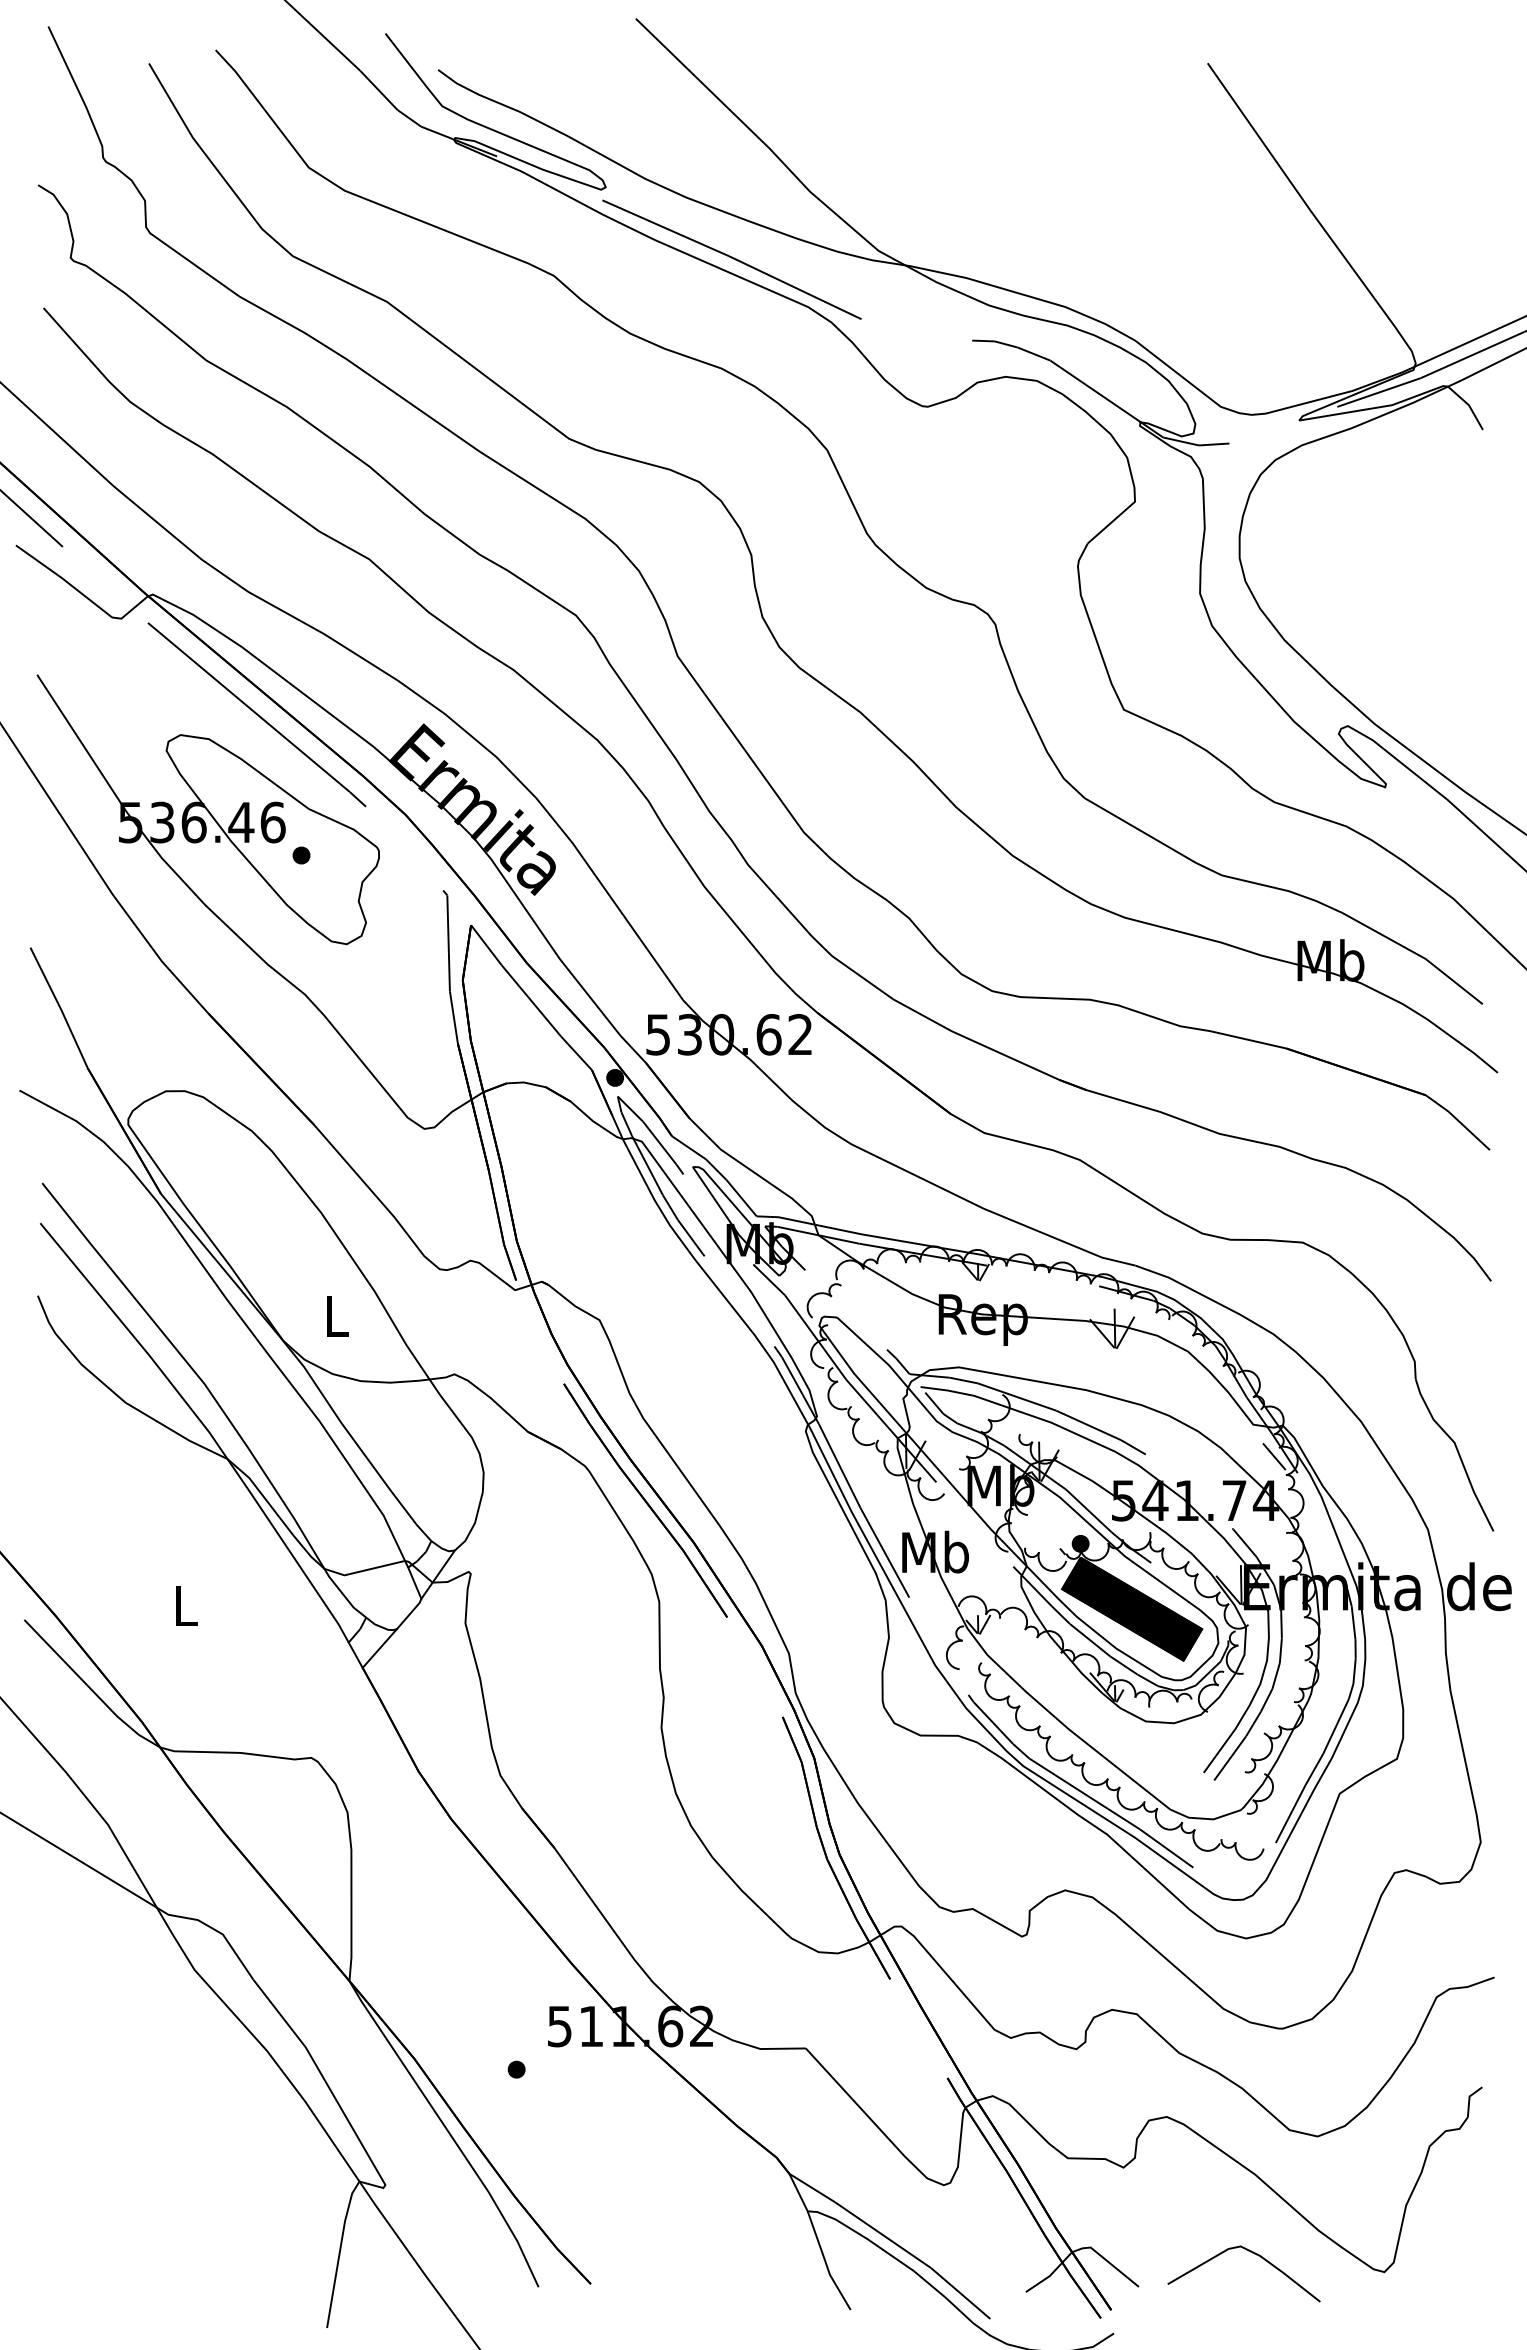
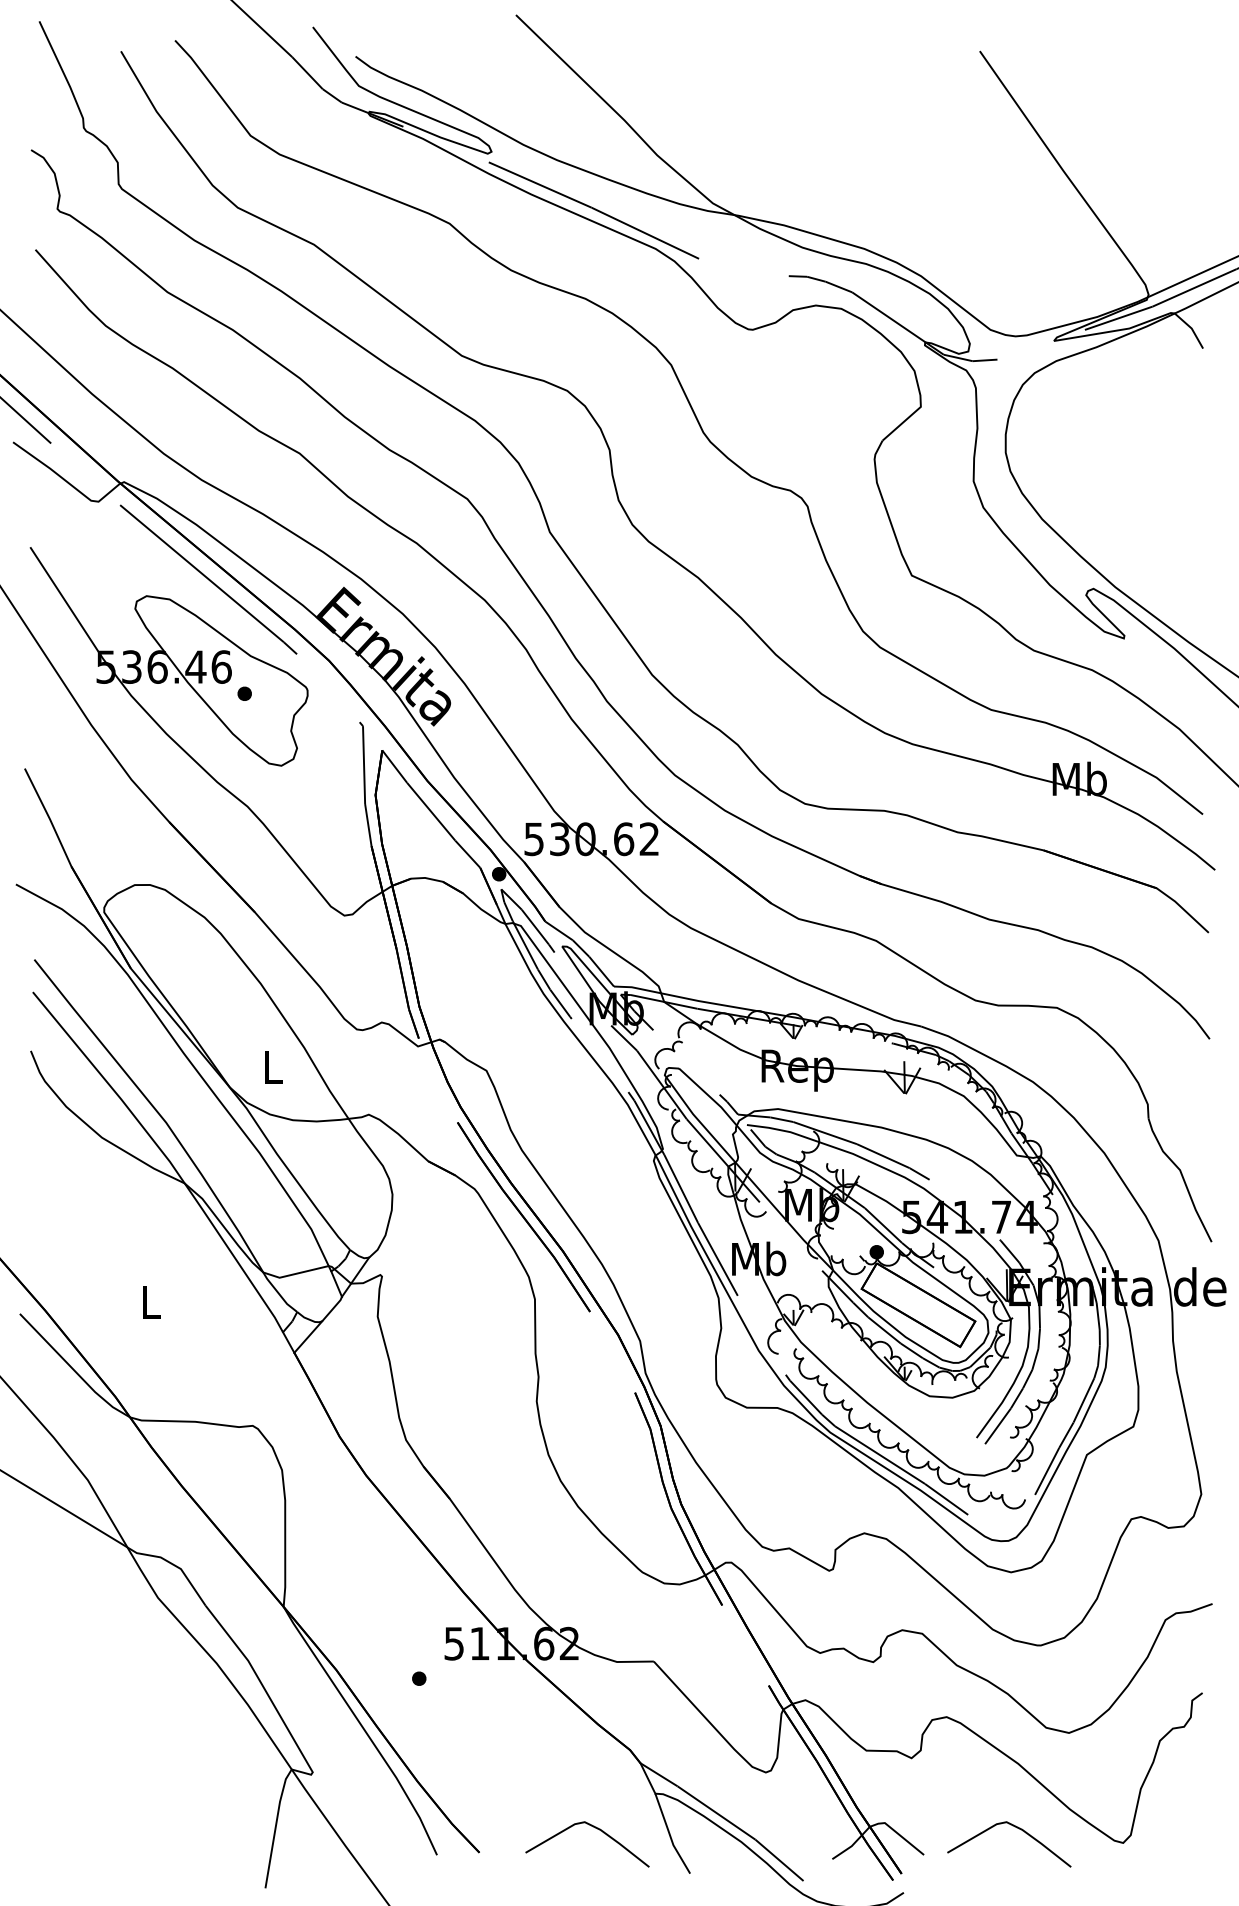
line: (1274, 1456) -> (1034, 1181), removed
fill: (1132, 1608) -> (918, 1304), removed
curve: (732, 2253) -> (594, 1827), added

